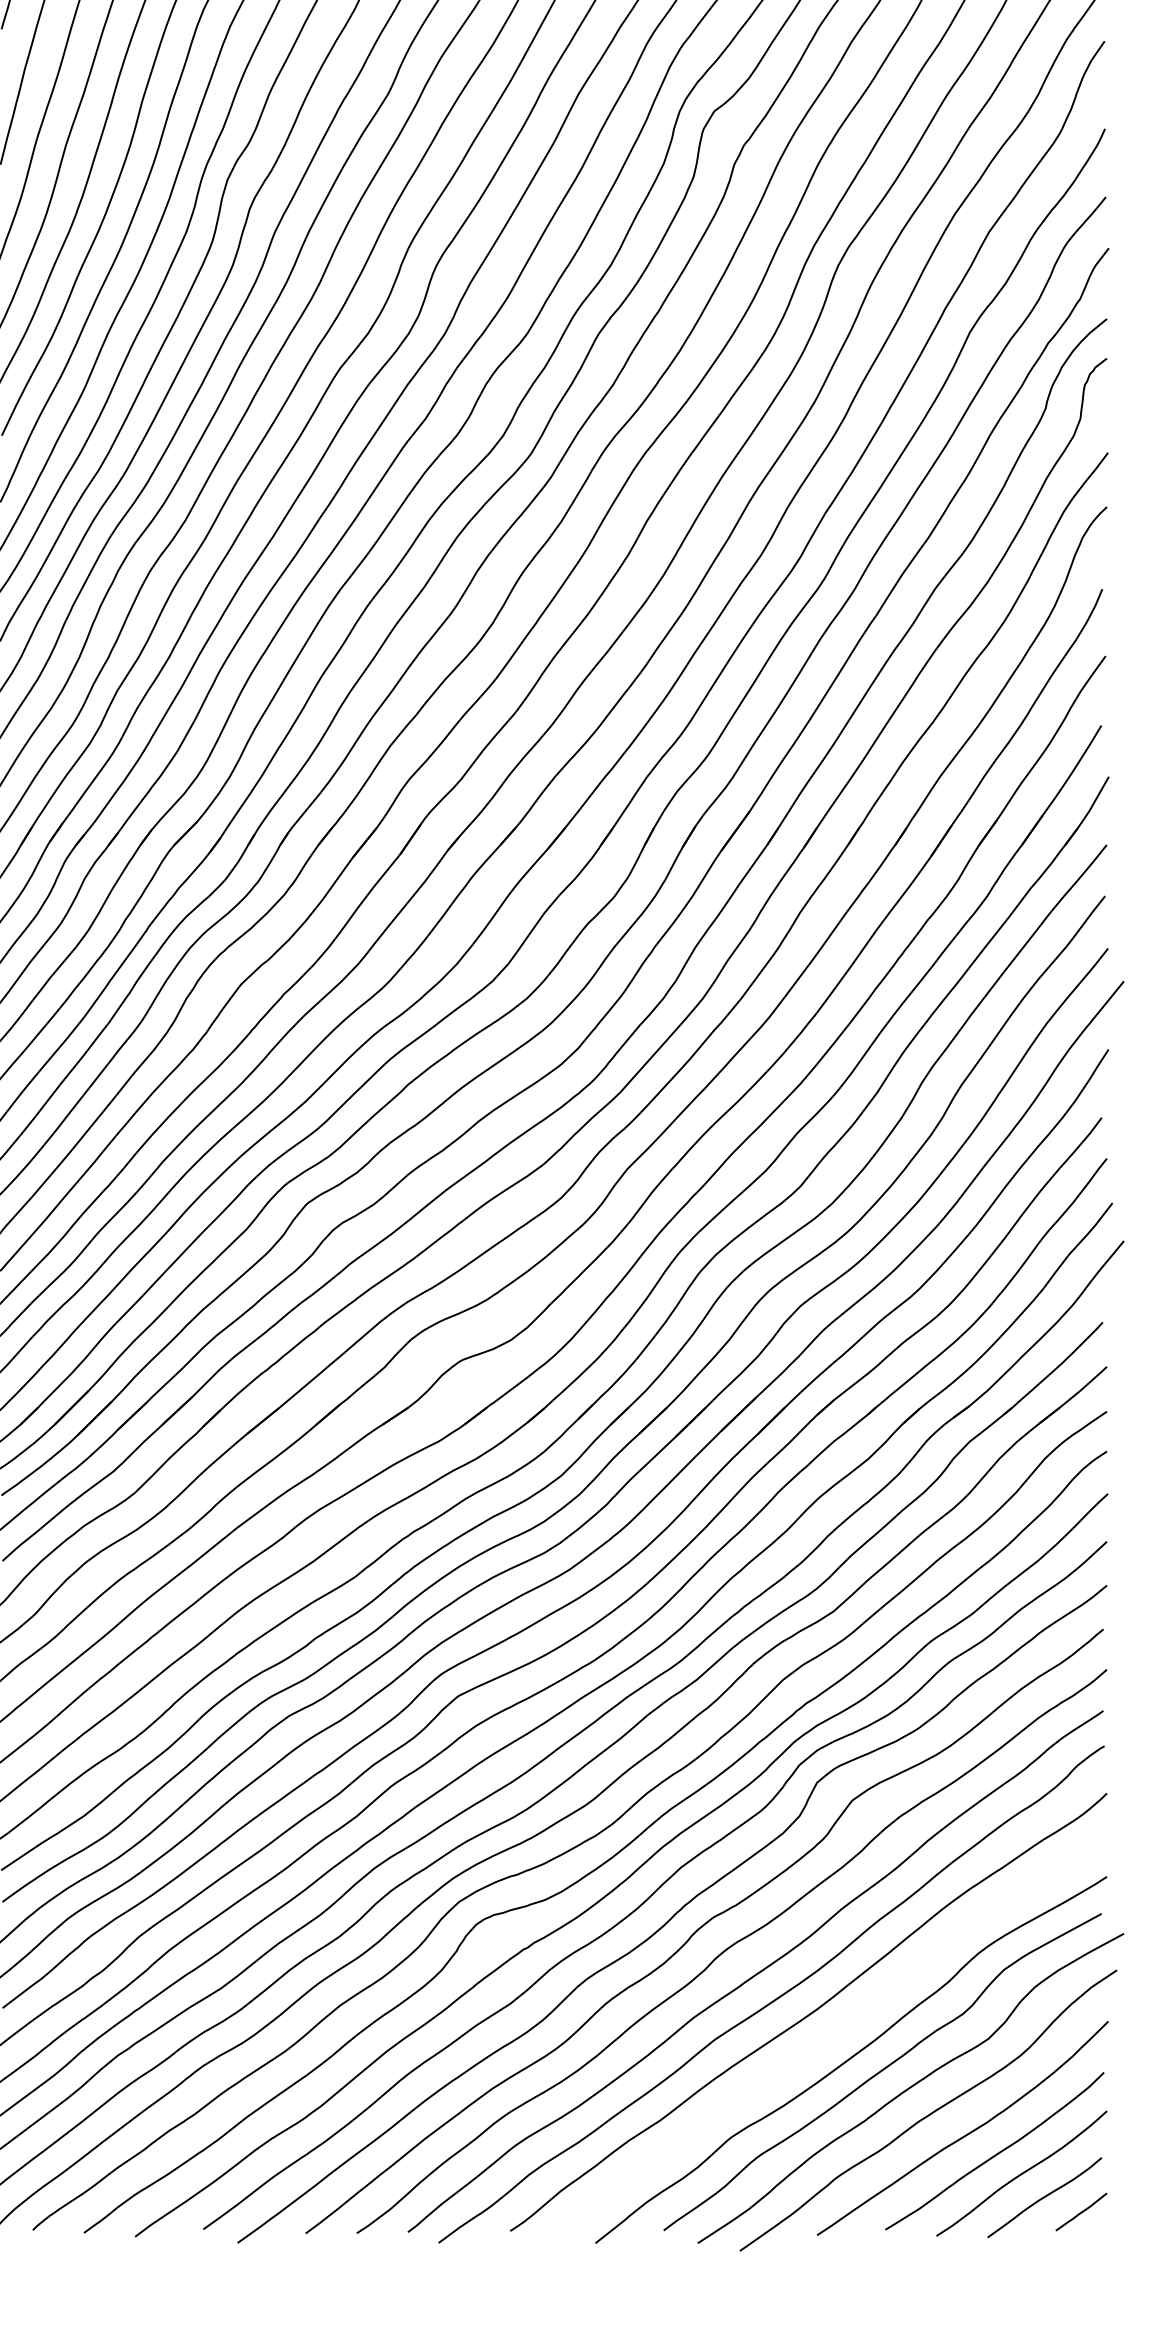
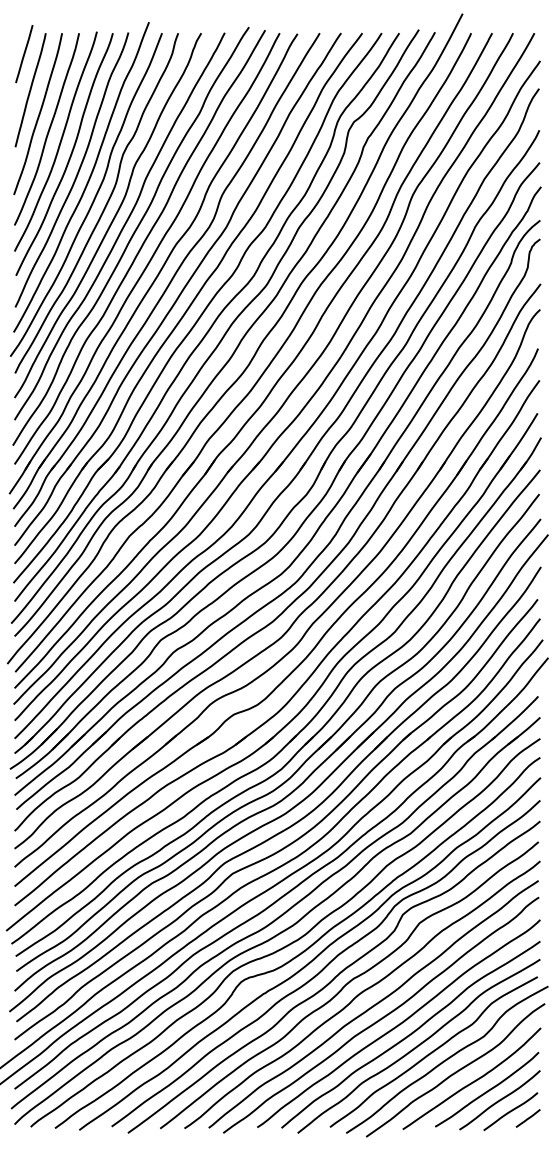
curve: (833, 2035) -> (410, 1034), added

